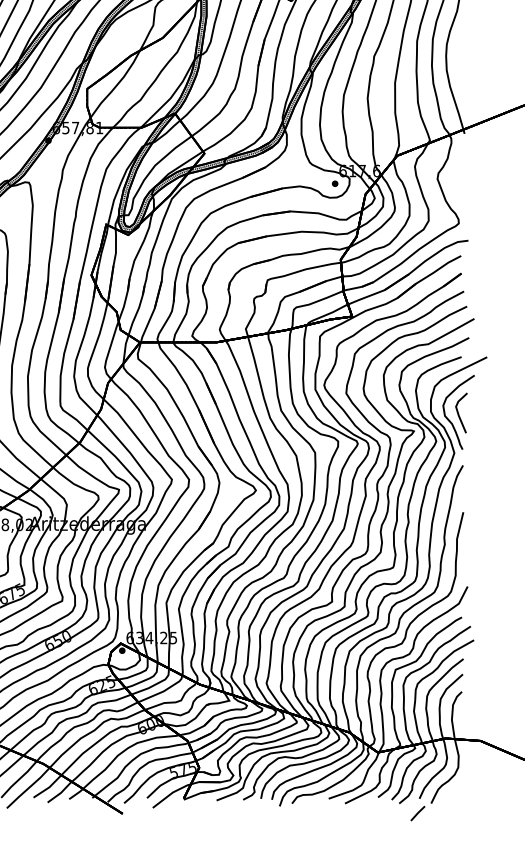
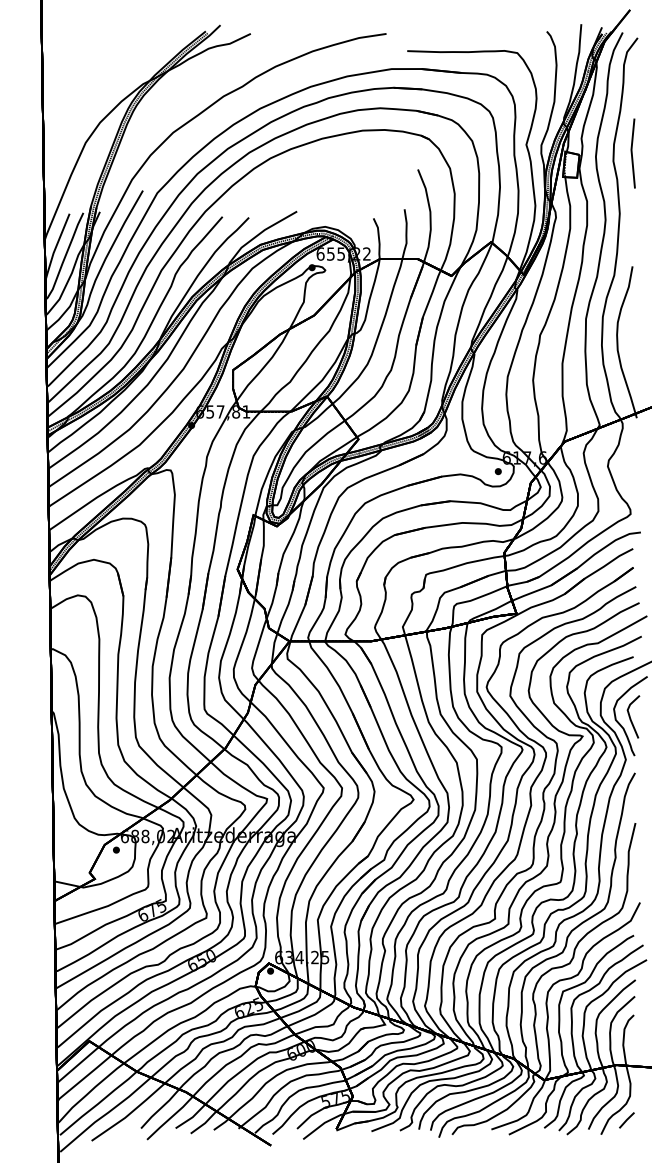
line: (417, 813) -> (626, 1120), moved

